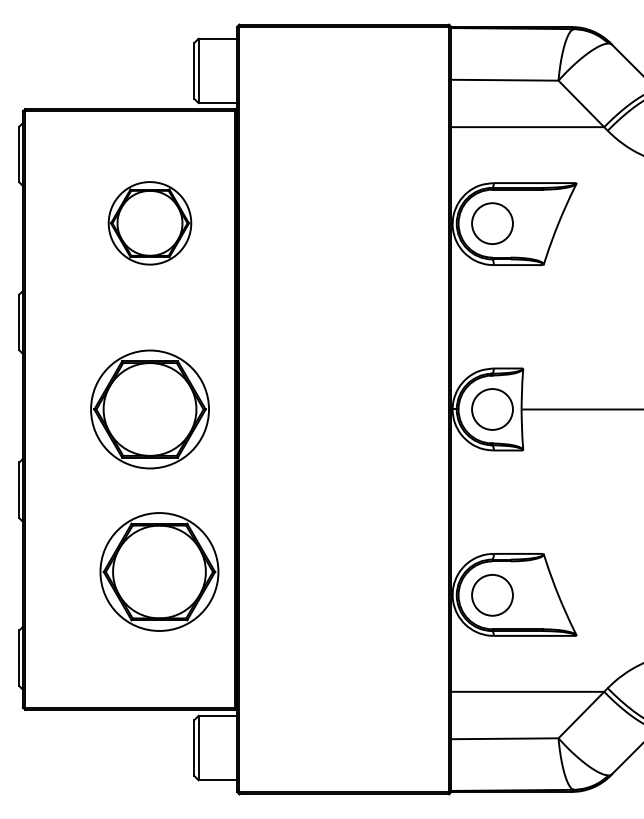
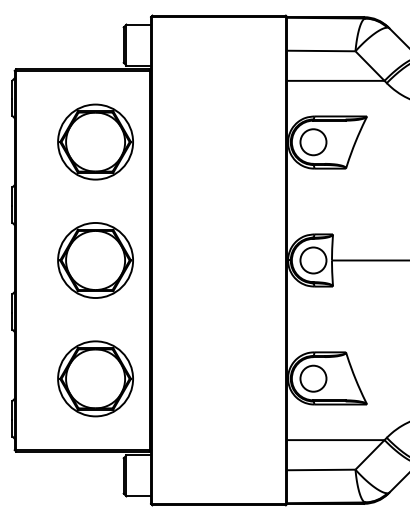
part: (149, 222) -> (95, 141), size x1.43
part: (159, 571) -> (95, 378), moved

